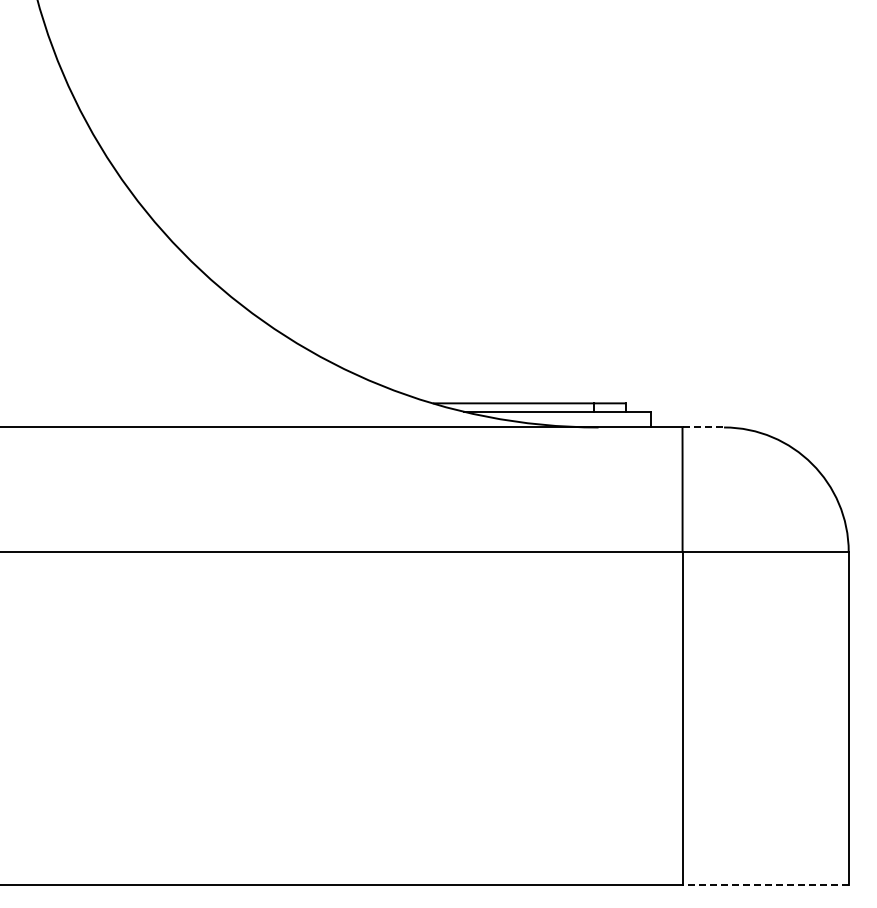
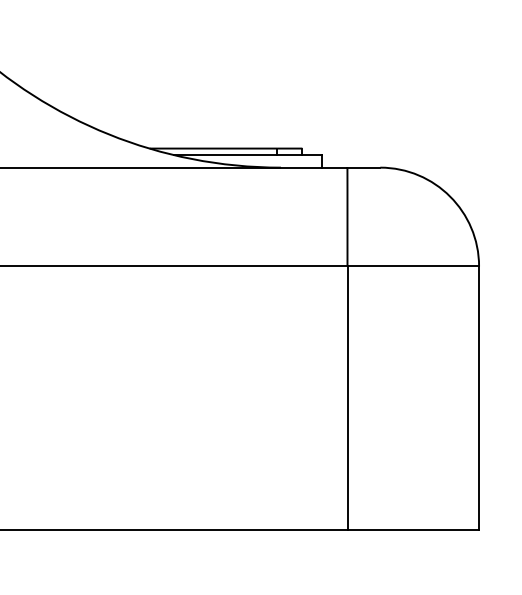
line: (703, 427) -> (364, 167), dashed -> solid
line: (765, 884) -> (413, 529), dashed -> solid

